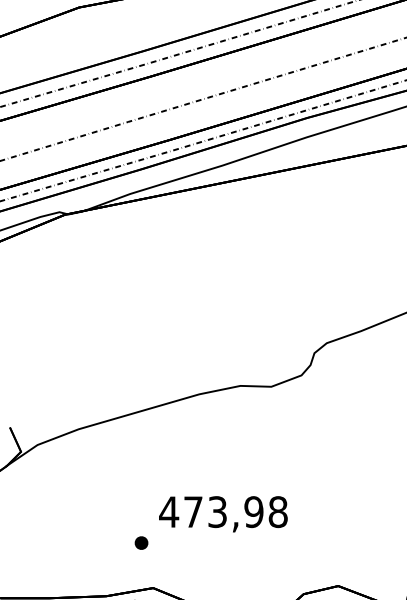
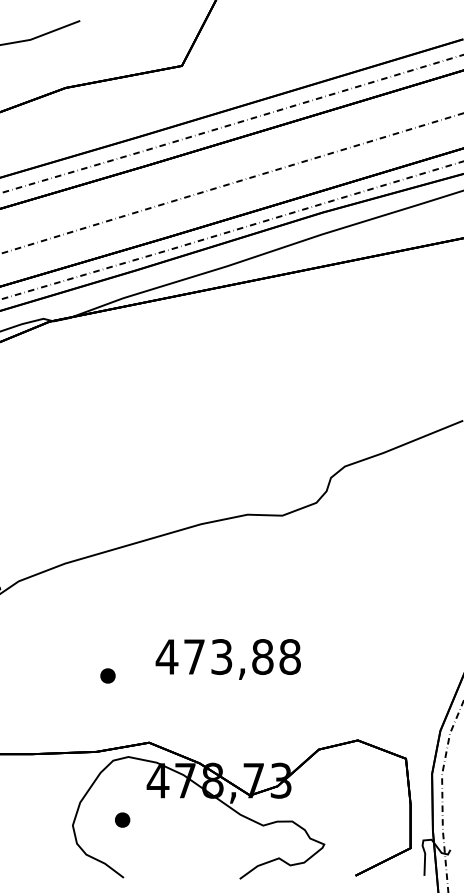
text: (253, 512) -> (262, 657), 473,98 -> 473,88
part: (141, 542) -> (107, 675), moved

